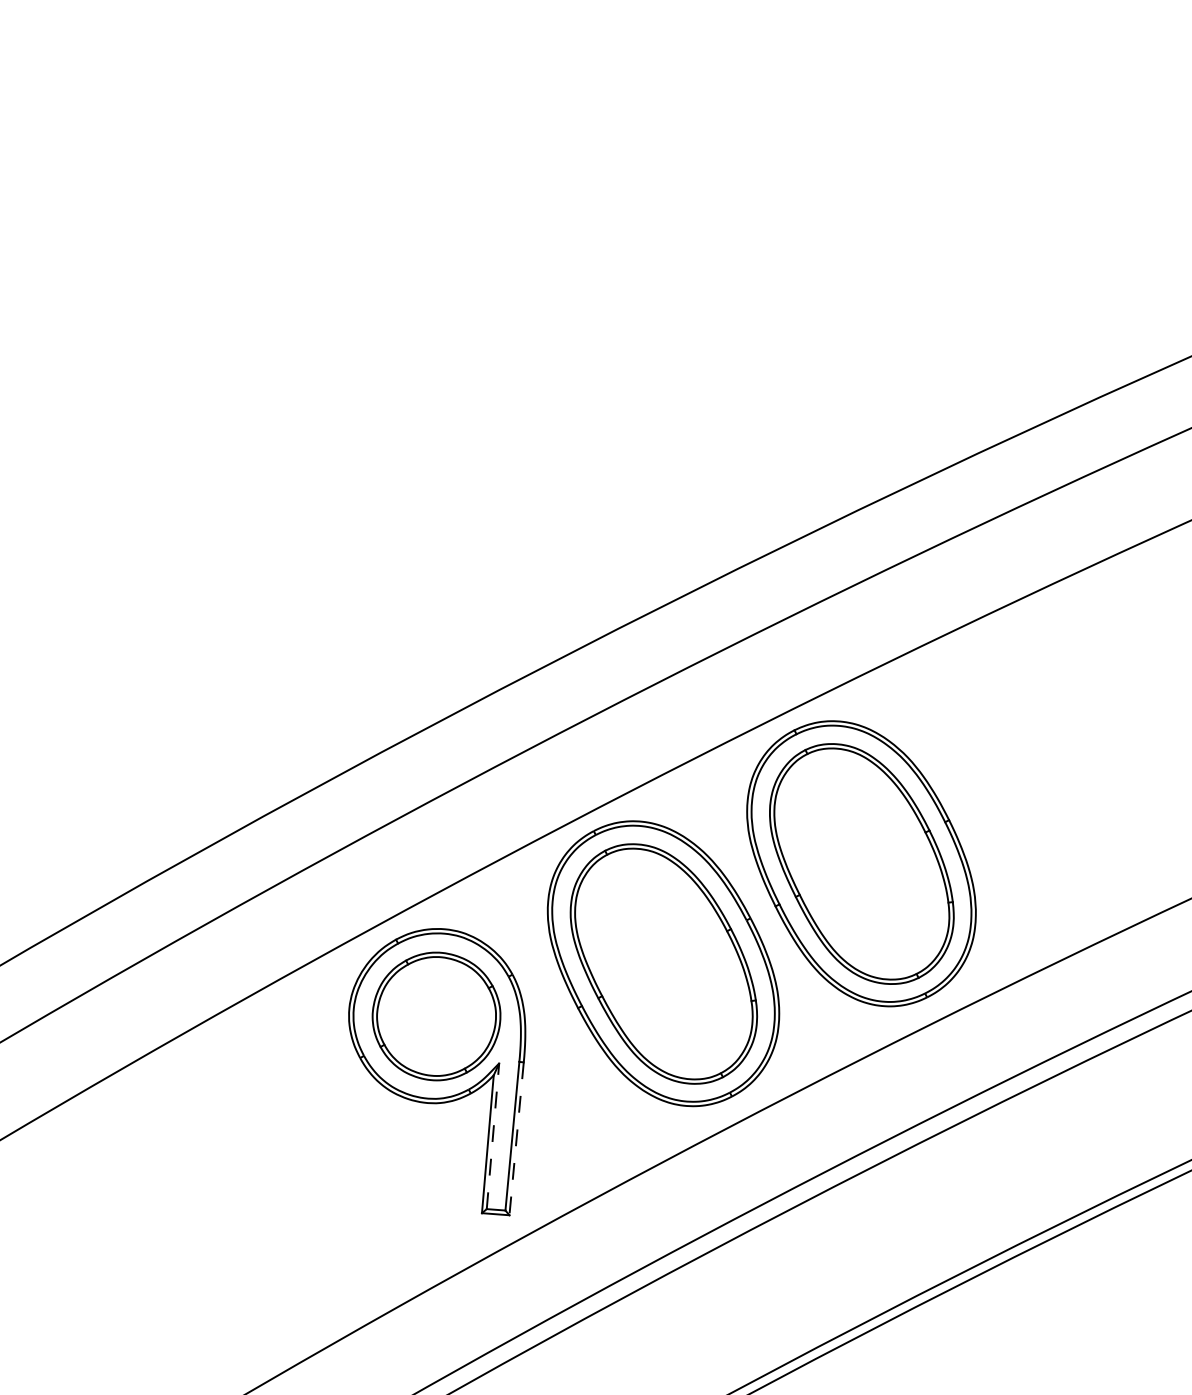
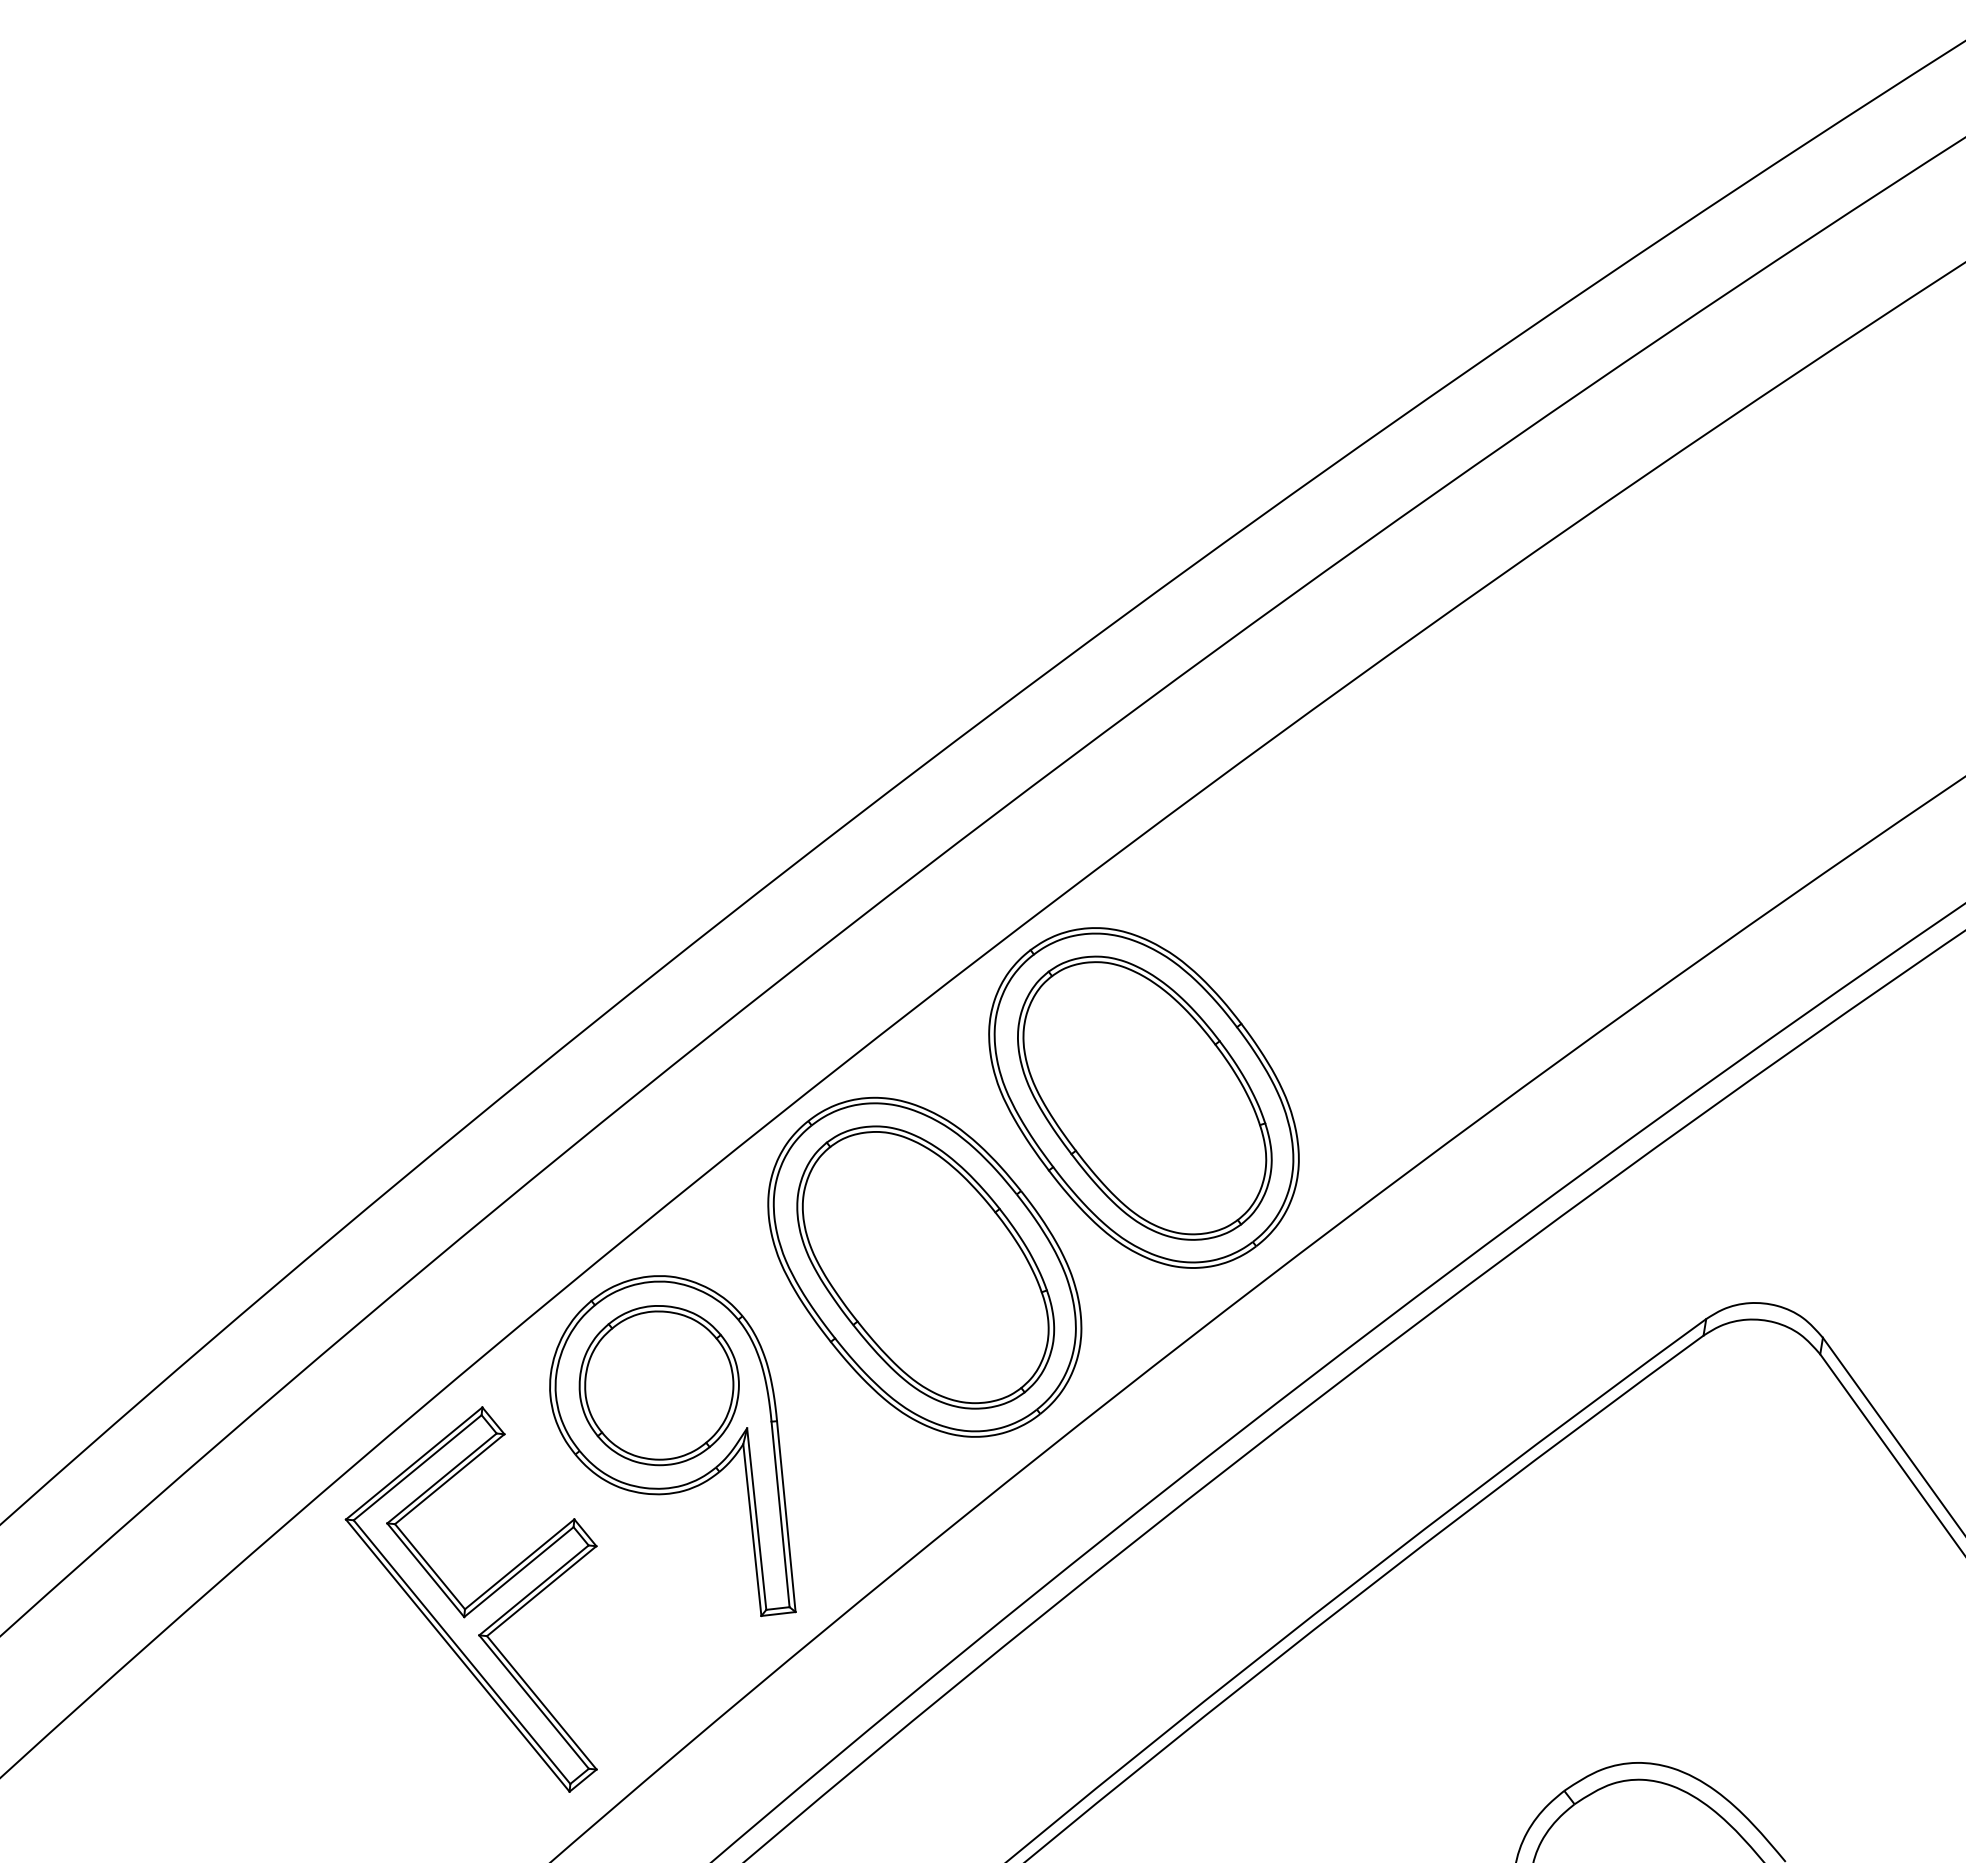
line: (492, 1135) -> (756, 1518), dashed -> solid
line: (516, 1138) -> (786, 1516), dashed -> solid
part: (255, 1156) -> (470, 1599), added

